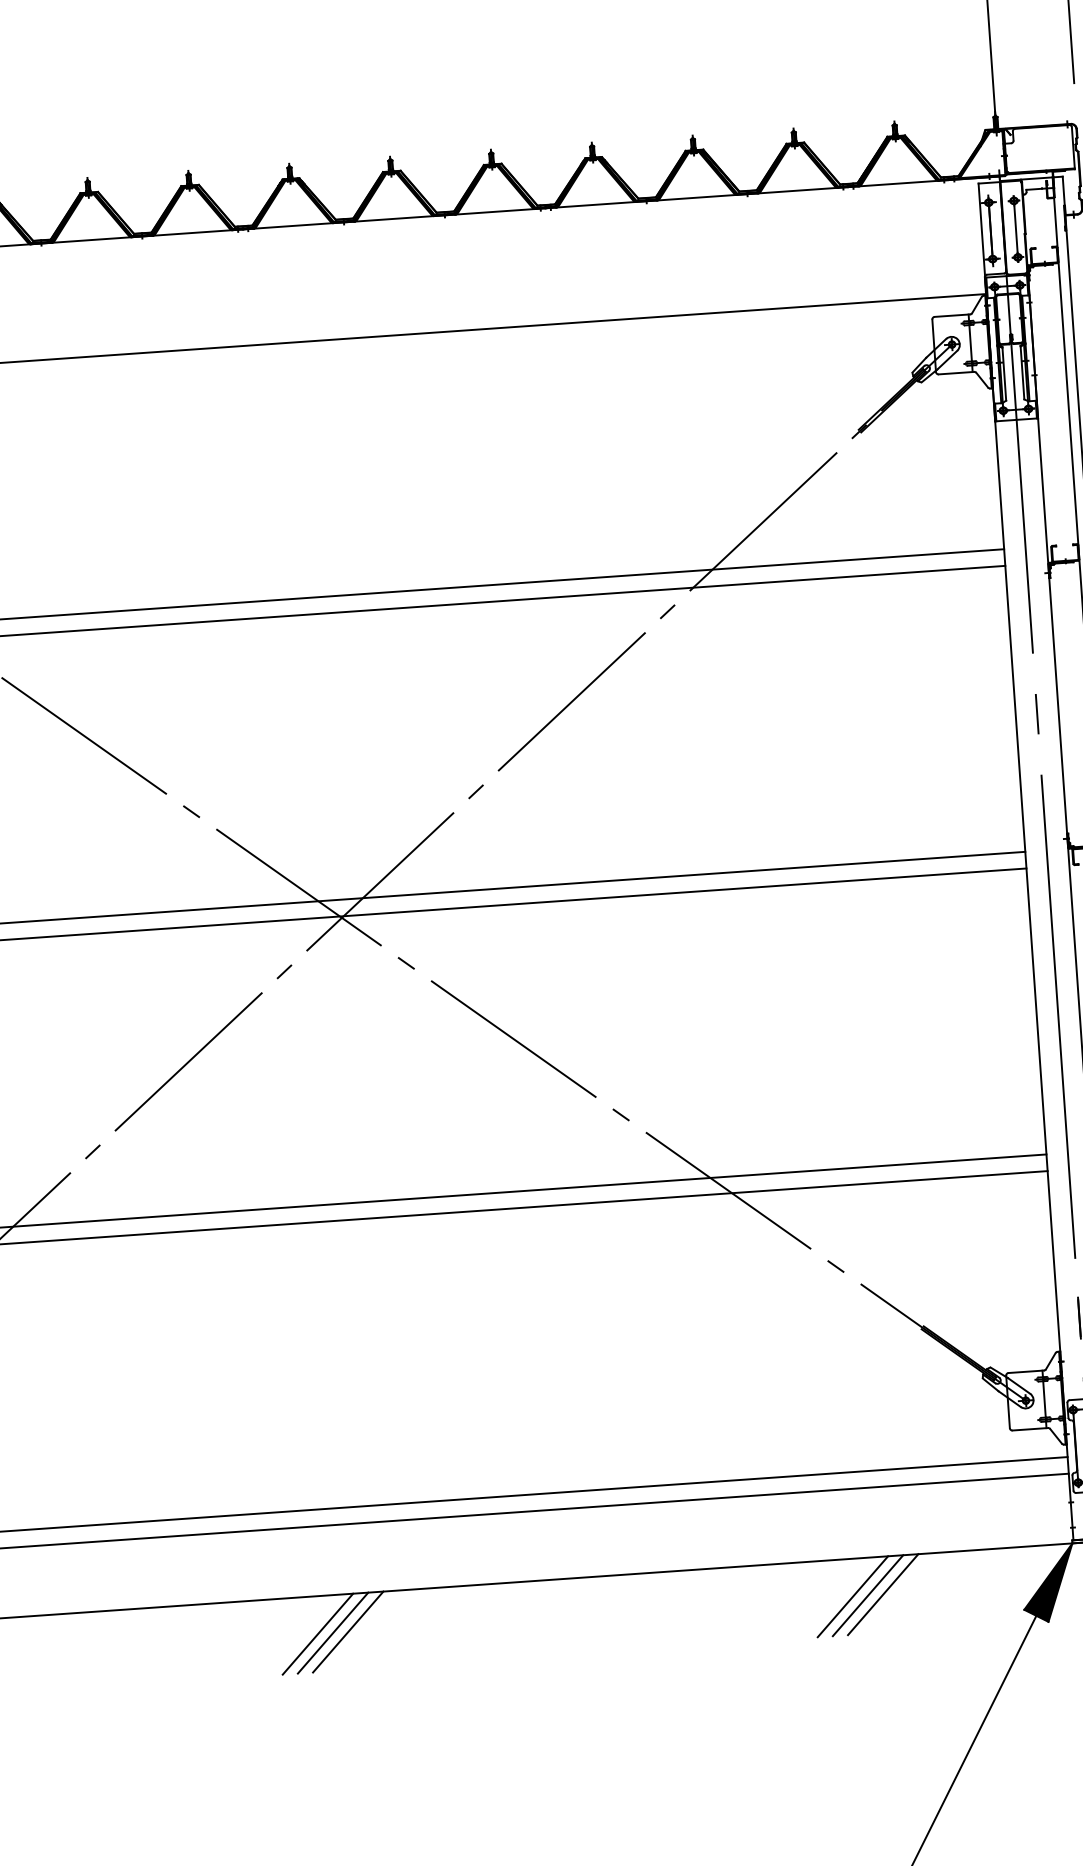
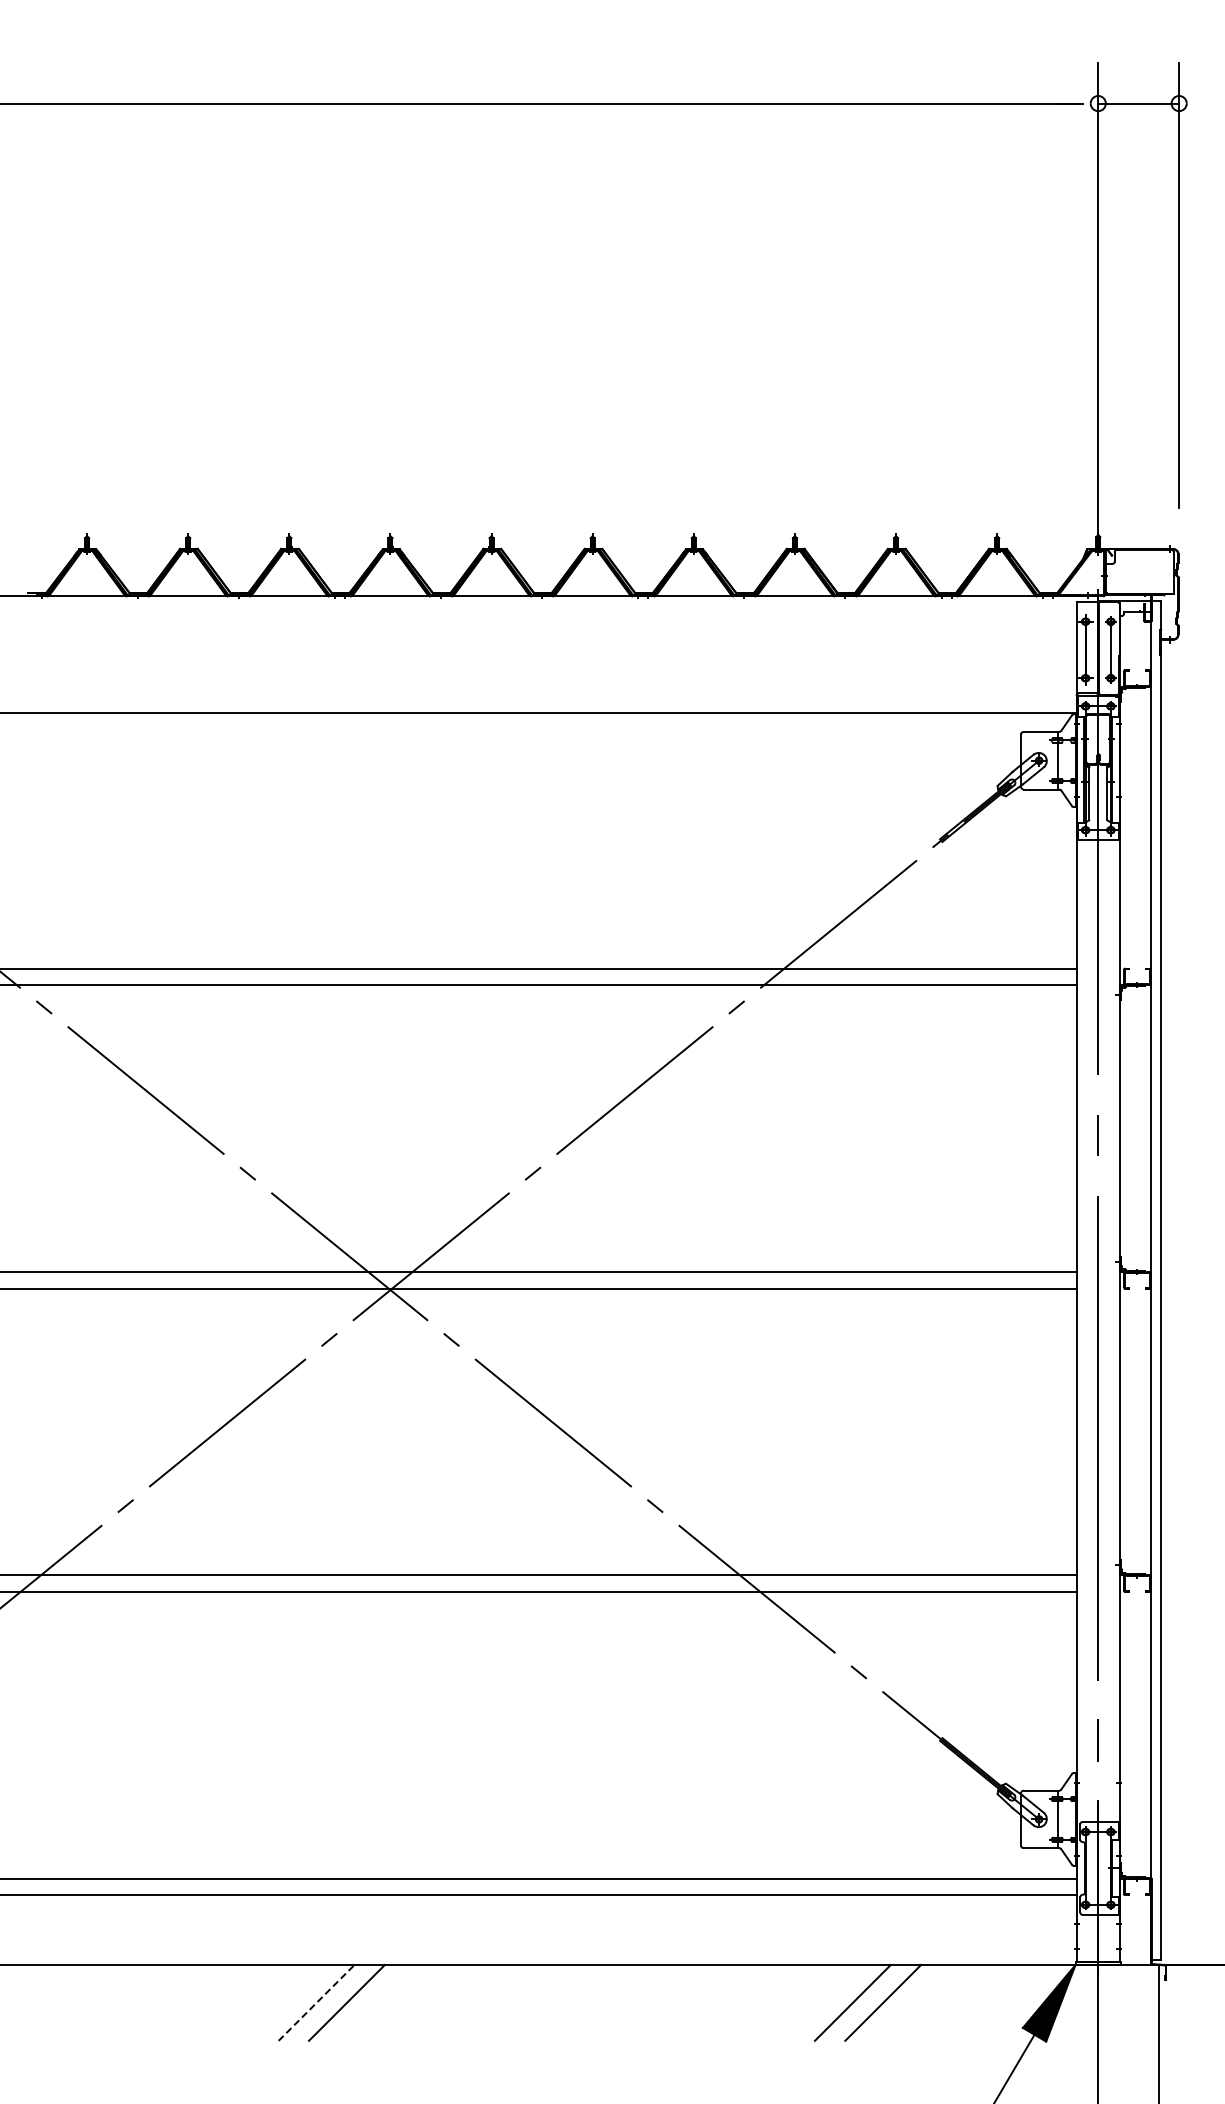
line: (867, 1595) -> (867, 2002), removed
line: (332, 1632) -> (331, 2002), removed
line: (317, 1633) -> (316, 2002), solid -> dashed

